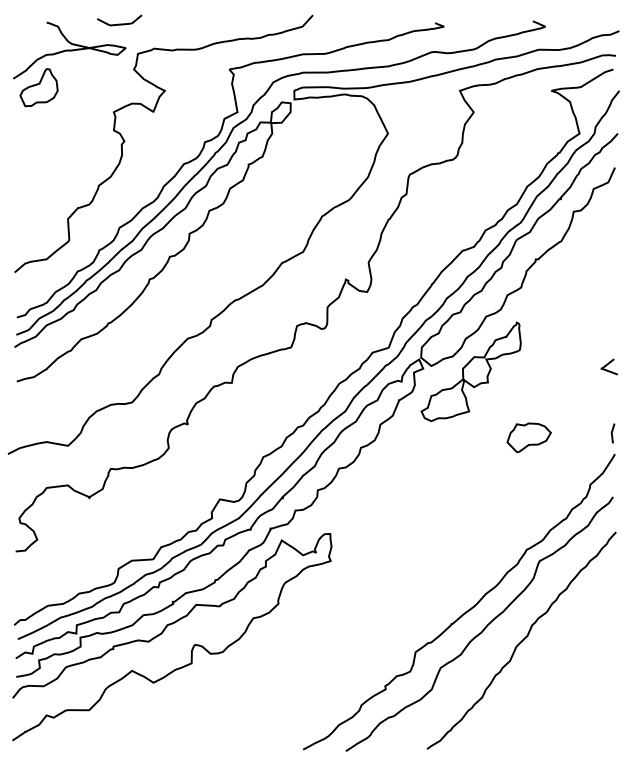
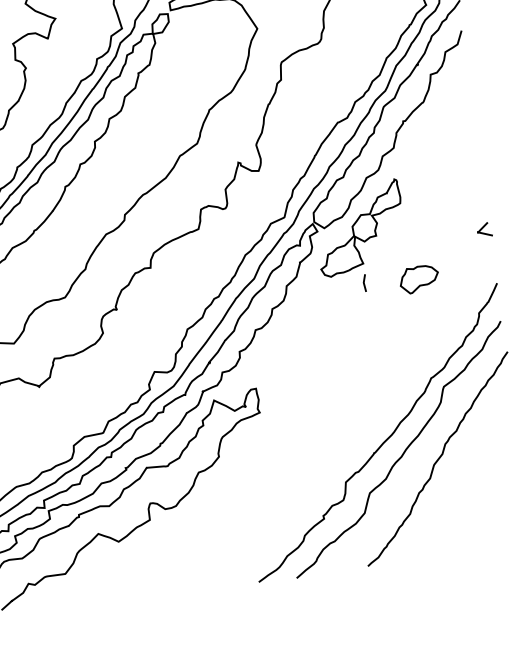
curve: (607, 365) -> (482, 228), moved
line: (612, 433) -> (364, 283), moved

